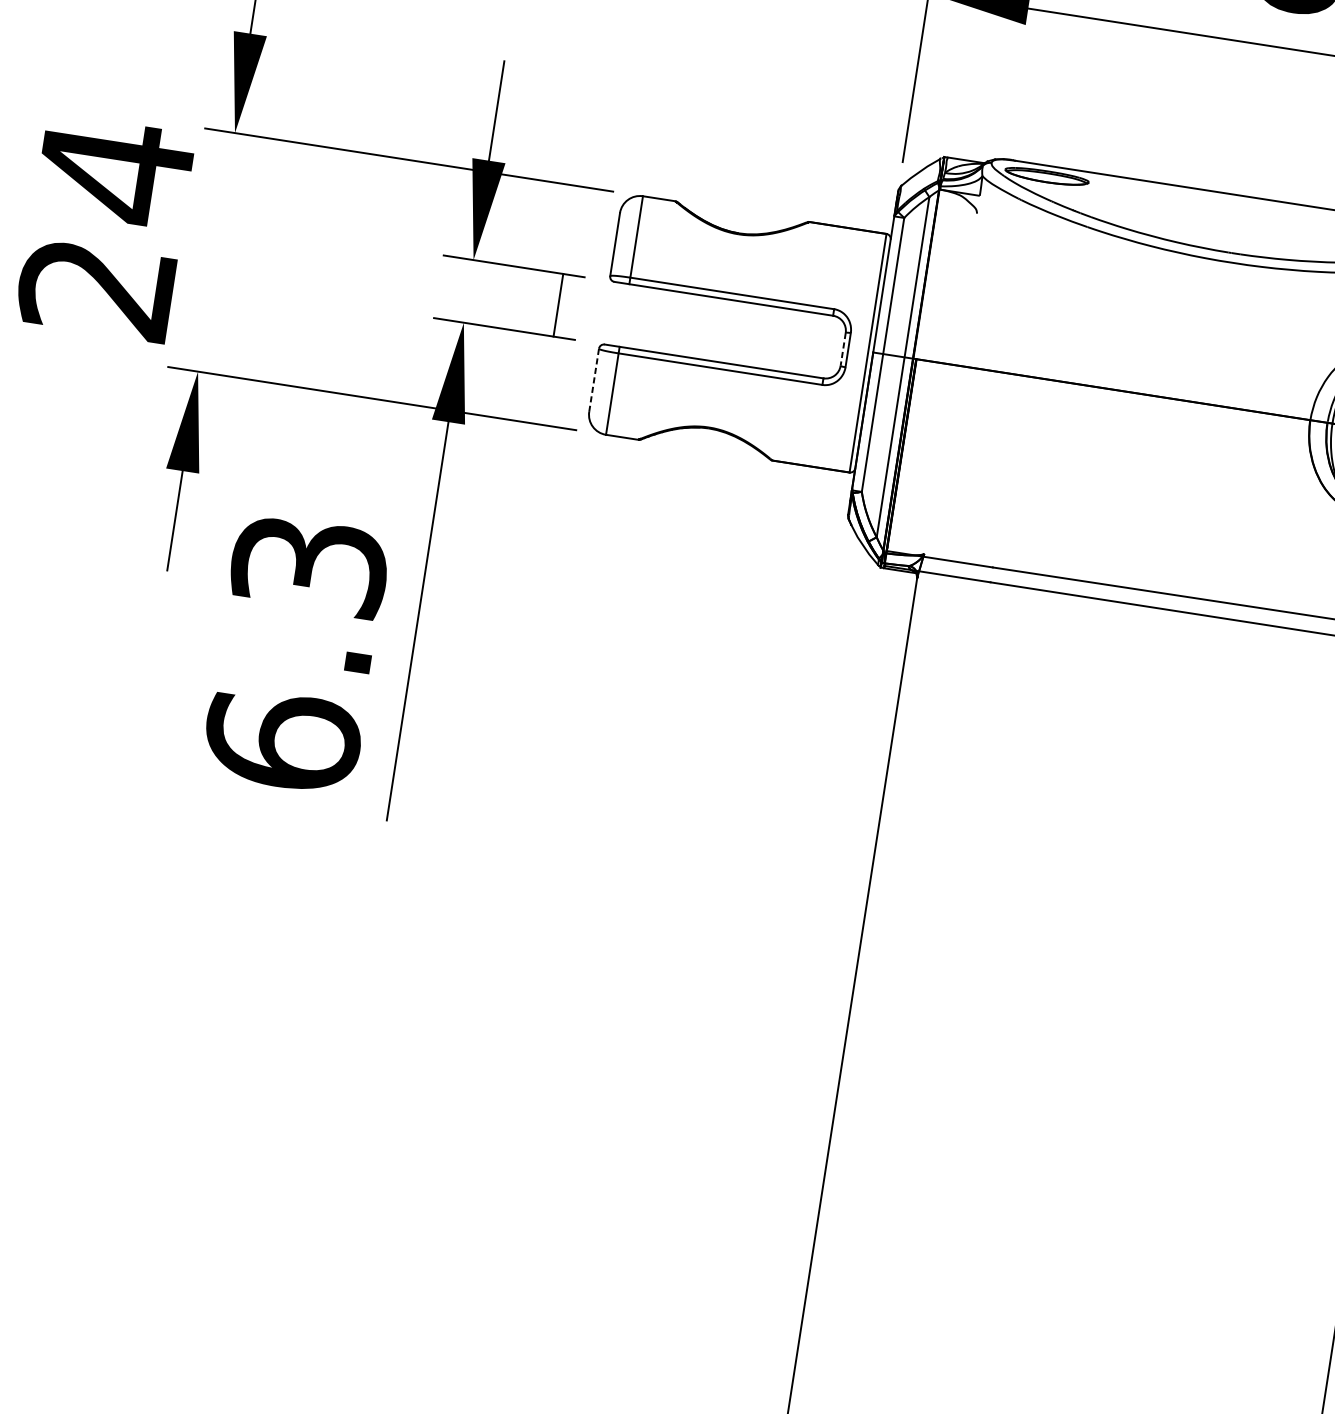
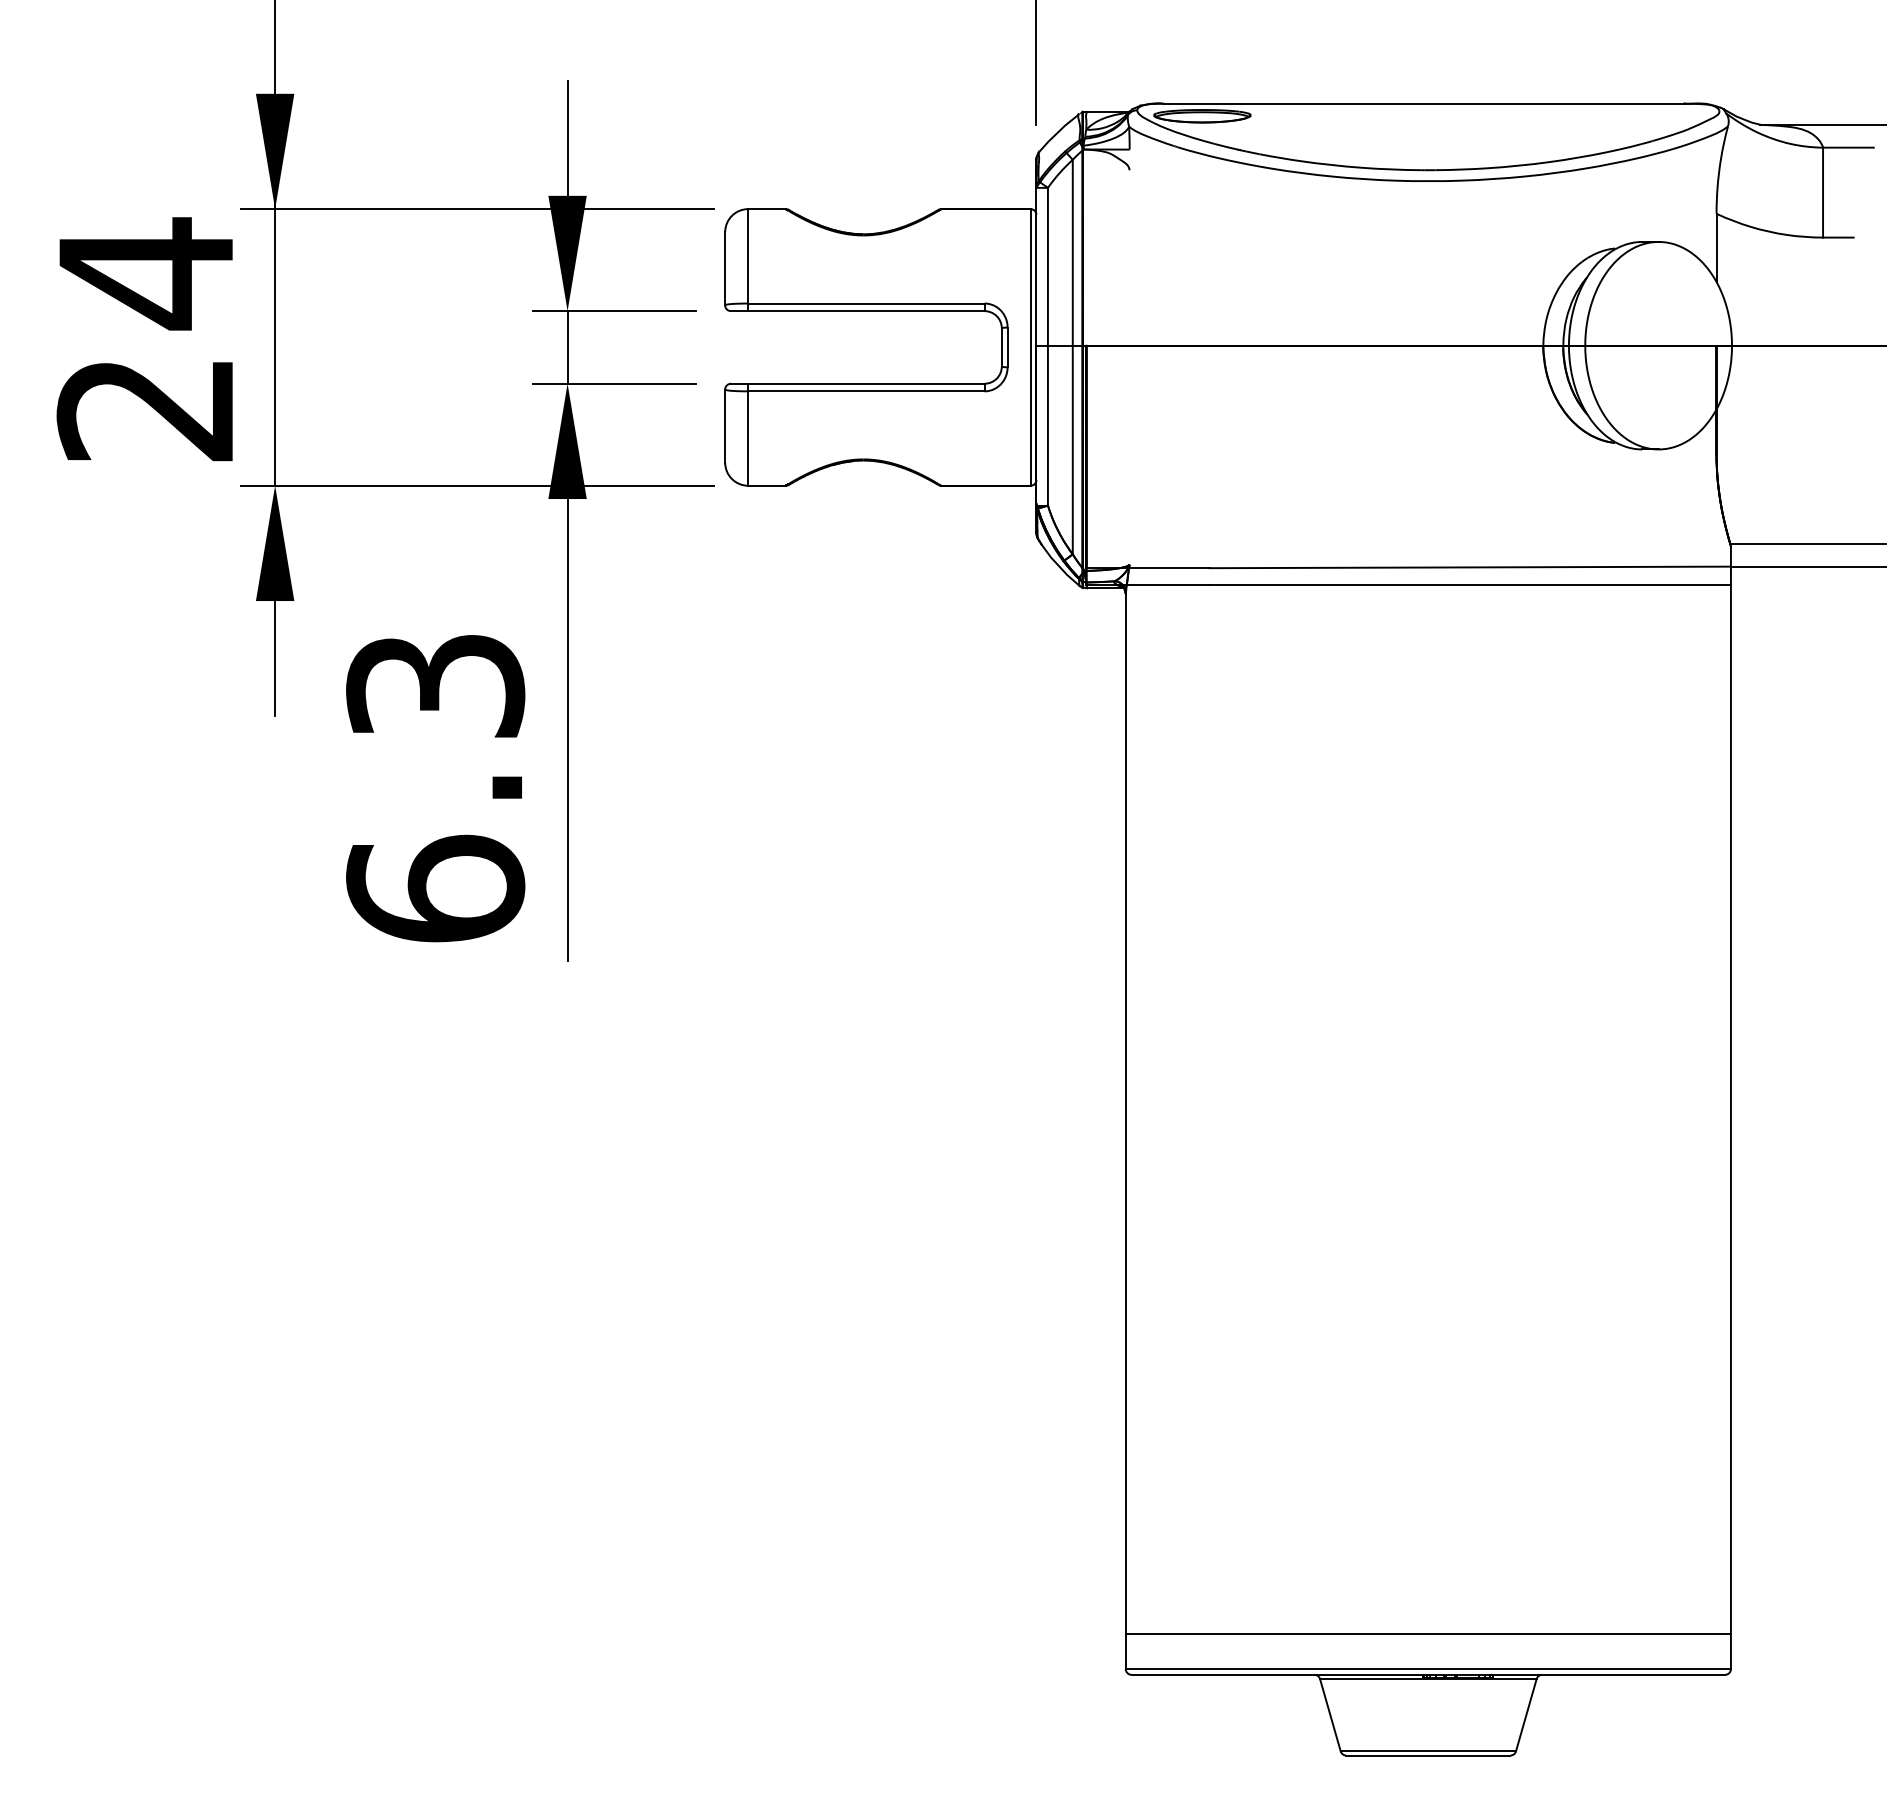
line: (217, 246) -> (275, 340), added
line: (558, 305) -> (567, 347), moved
line: (842, 349) -> (1001, 347), dashed -> solid
line: (594, 380) -> (725, 426), dashed -> solid

